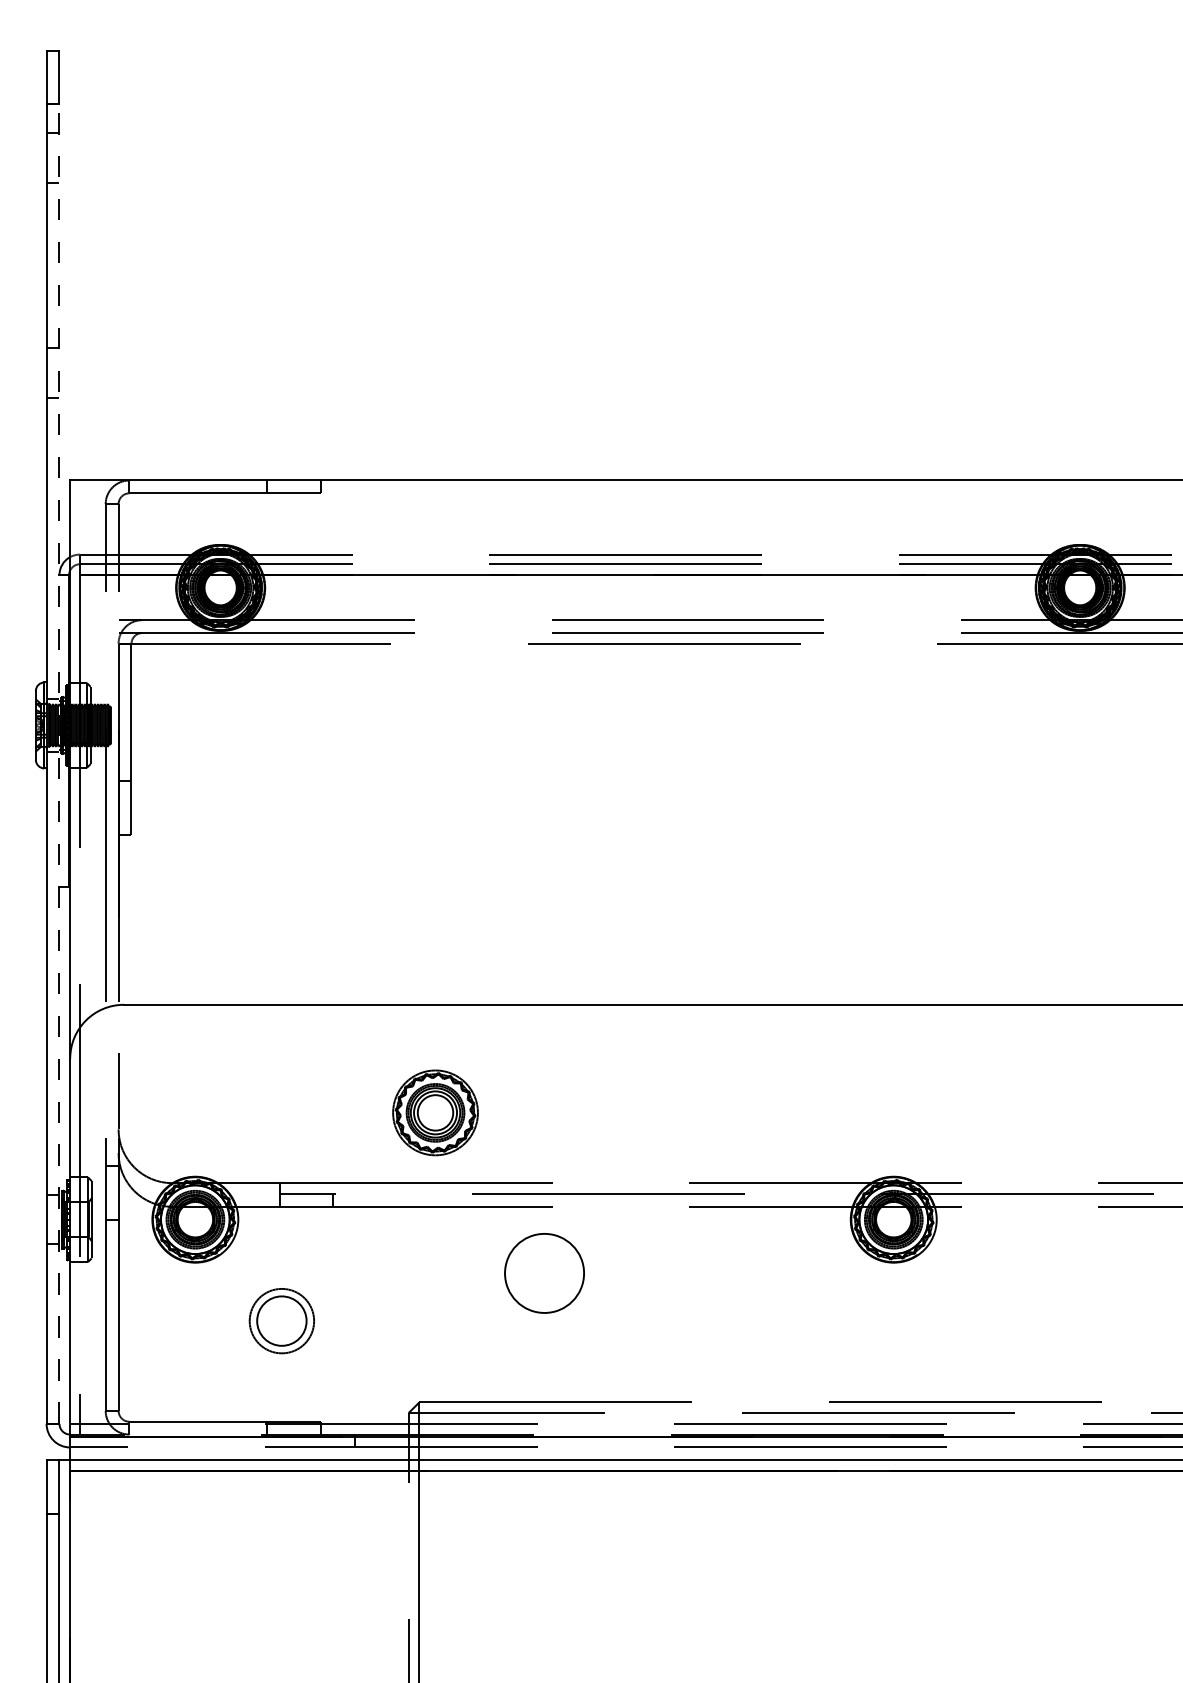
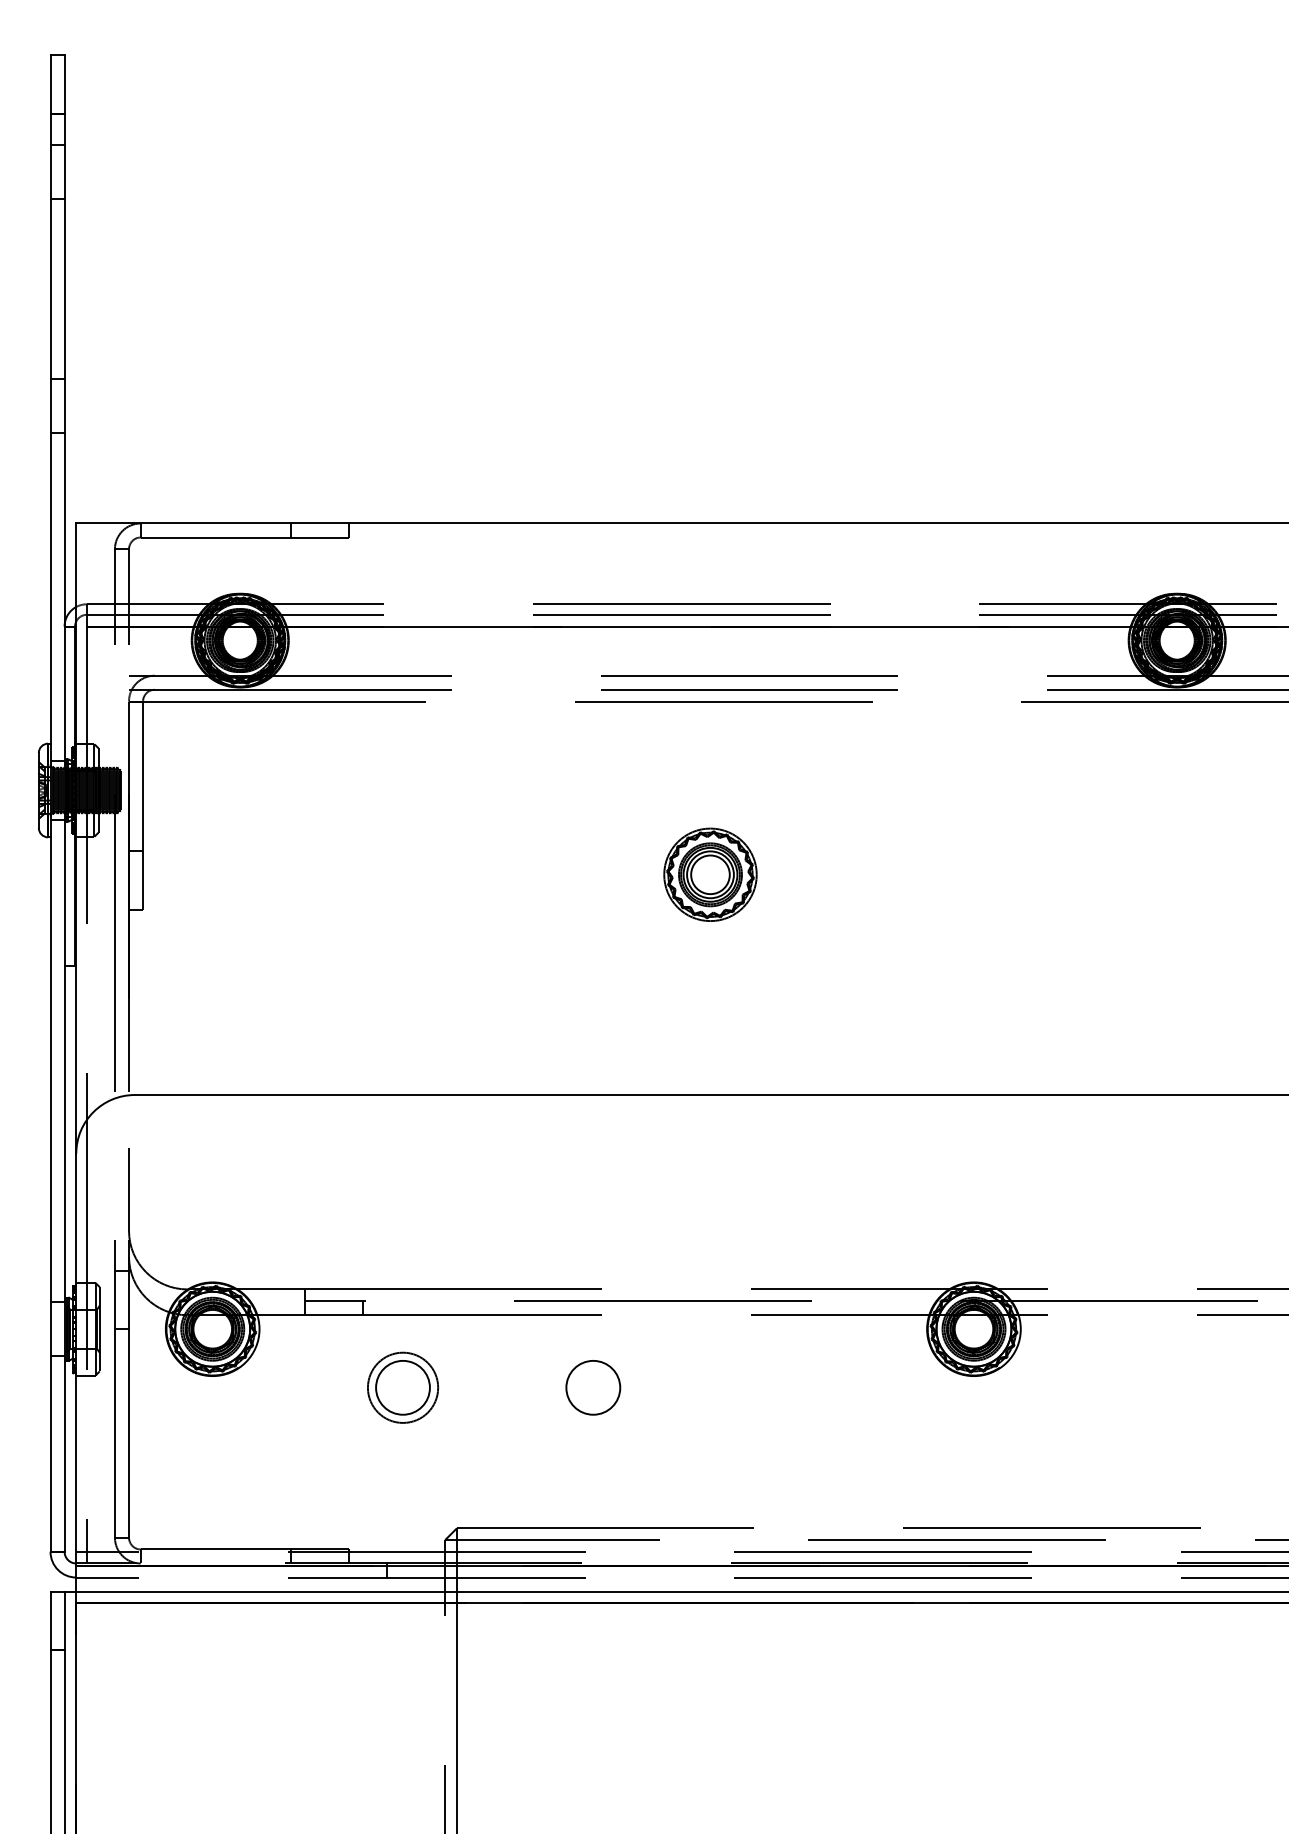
line: (59, 763) -> (64, 832), dashed -> solid
part: (435, 1112) -> (710, 874), moved
circle: (544, 1273) -> (593, 1387), size x0.62
part: (282, 1320) -> (403, 1387), moved

